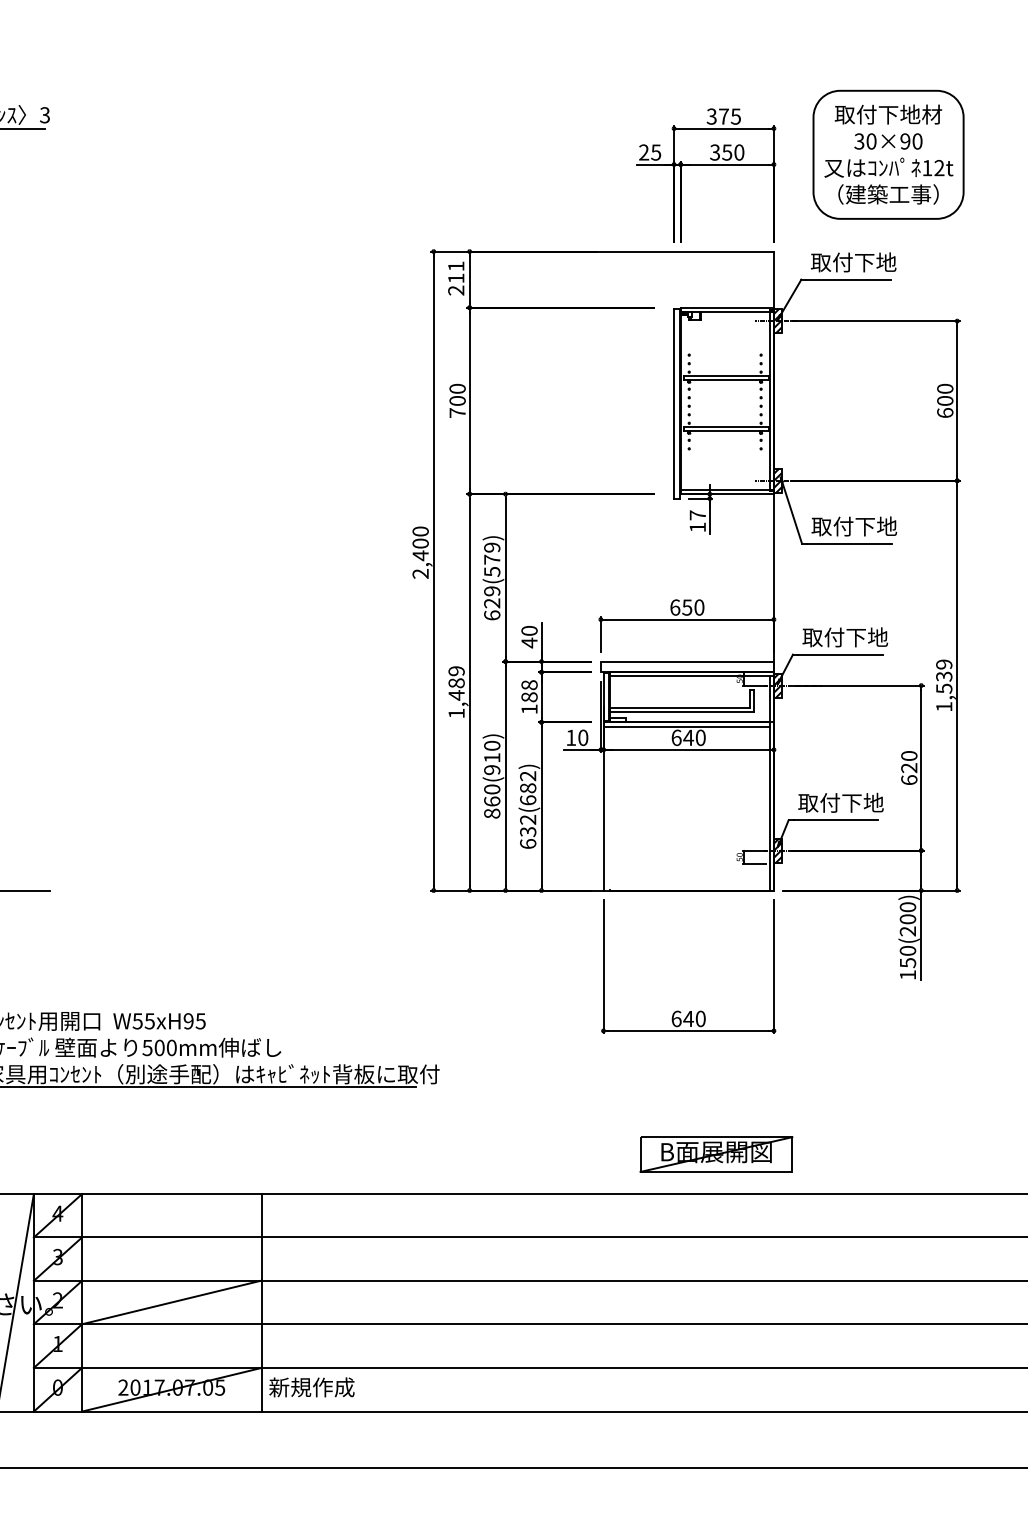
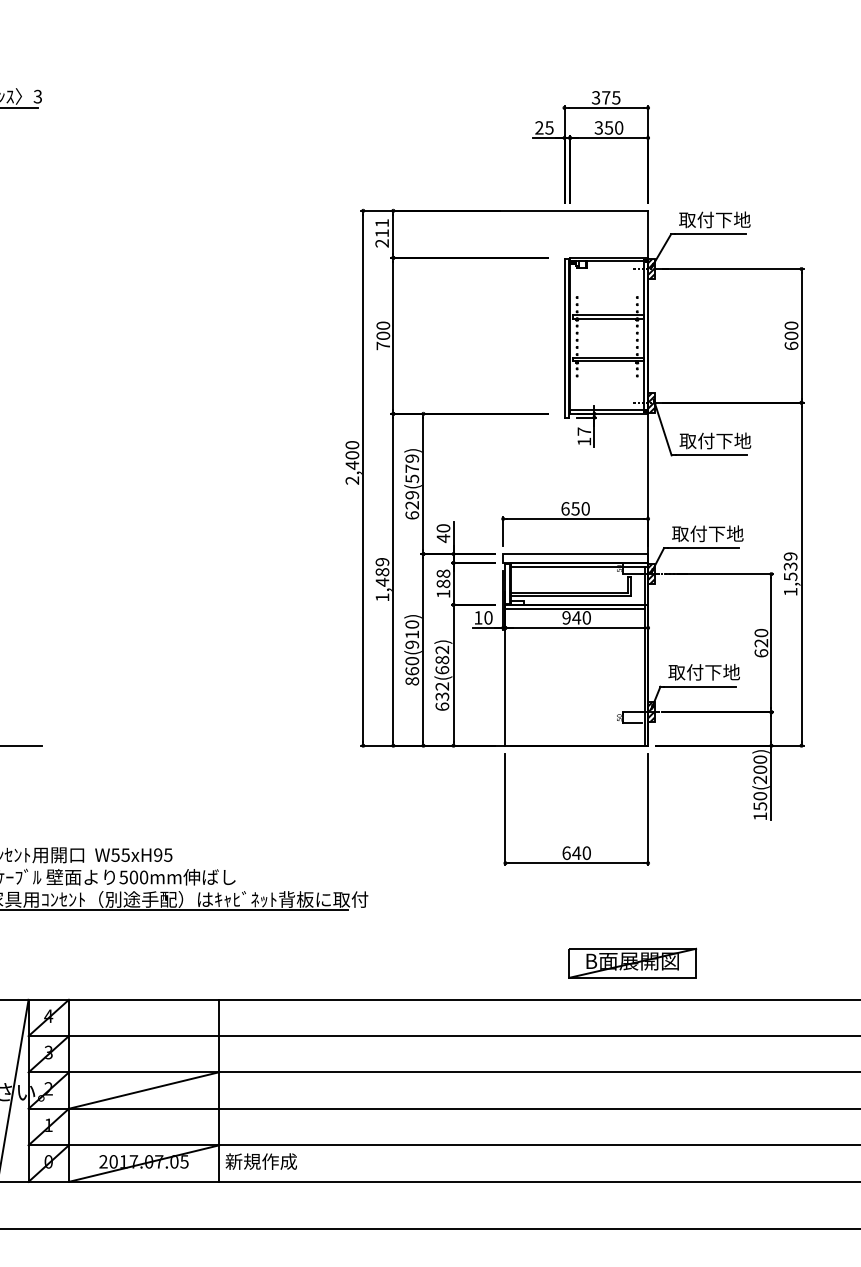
part: (888, 154) -> (743, 129), removed
text: (676, 737) -> (566, 617), 640 -> 940
part: (716, 1154) -> (632, 963), moved

